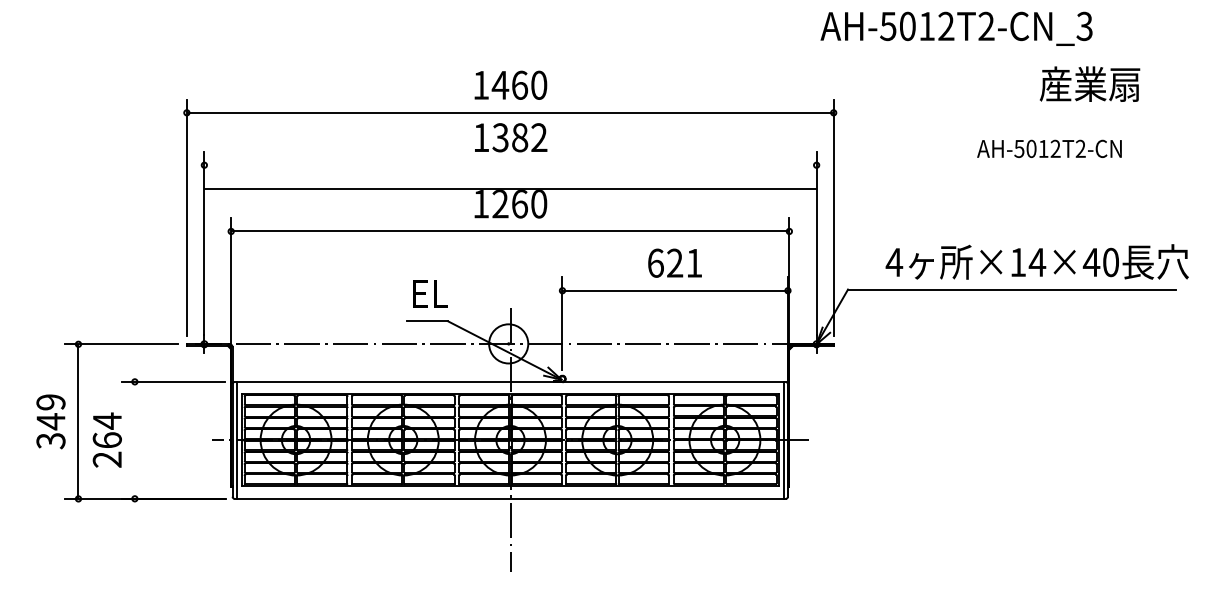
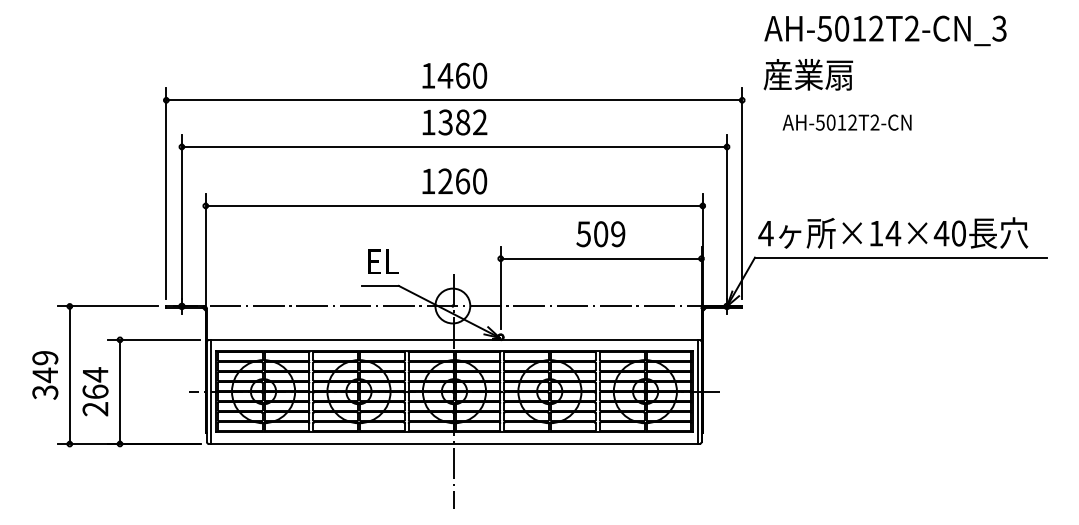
text: (956, 28) -> (885, 30), moved
text: (1089, 83) -> (807, 74), moved
text: (1049, 148) -> (847, 122), moved
line: (510, 189) -> (454, 147), moved
text: (1036, 261) -> (892, 232), moved
text: (674, 262) -> (600, 233), 621 -> 509
line: (134, 439) -> (119, 391), added

